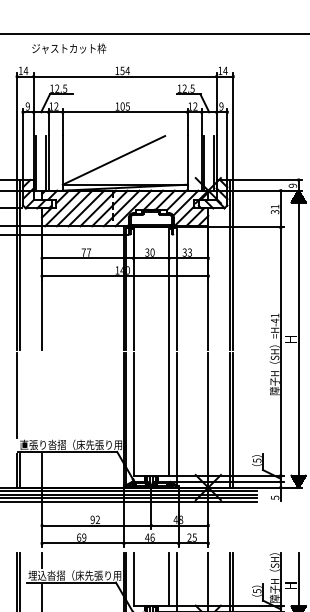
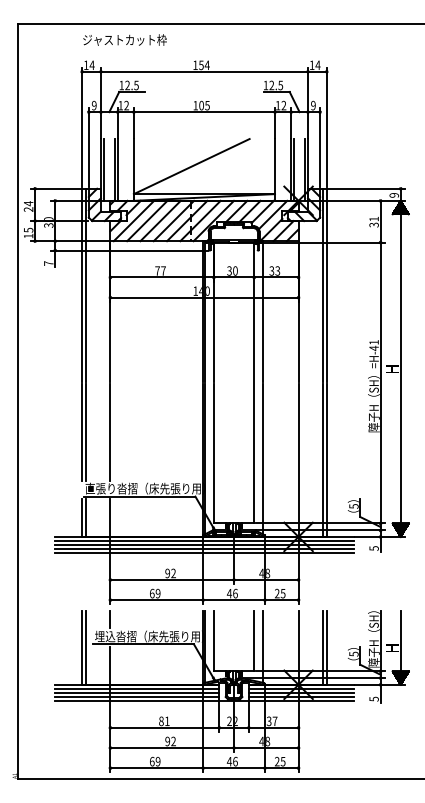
text: (68, 48) -> (124, 39), moved
line: (20, 395) -> (85, 432), added
line: (42, 395) -> (110, 432), added

